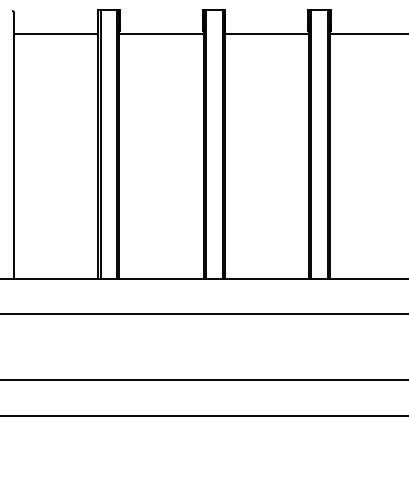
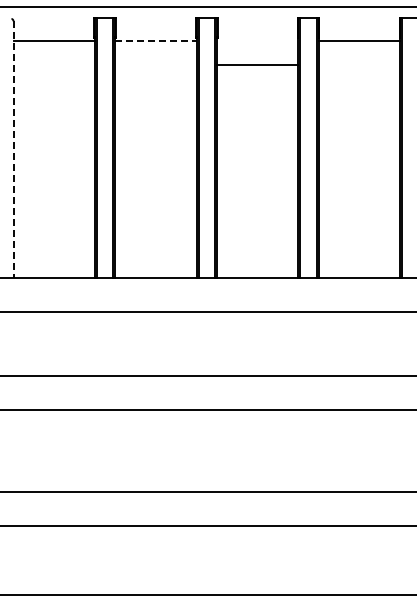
line: (161, 33) -> (155, 40), solid -> dashed
line: (266, 33) -> (257, 64), moved
line: (14, 147) -> (13, 150), solid -> dashed

